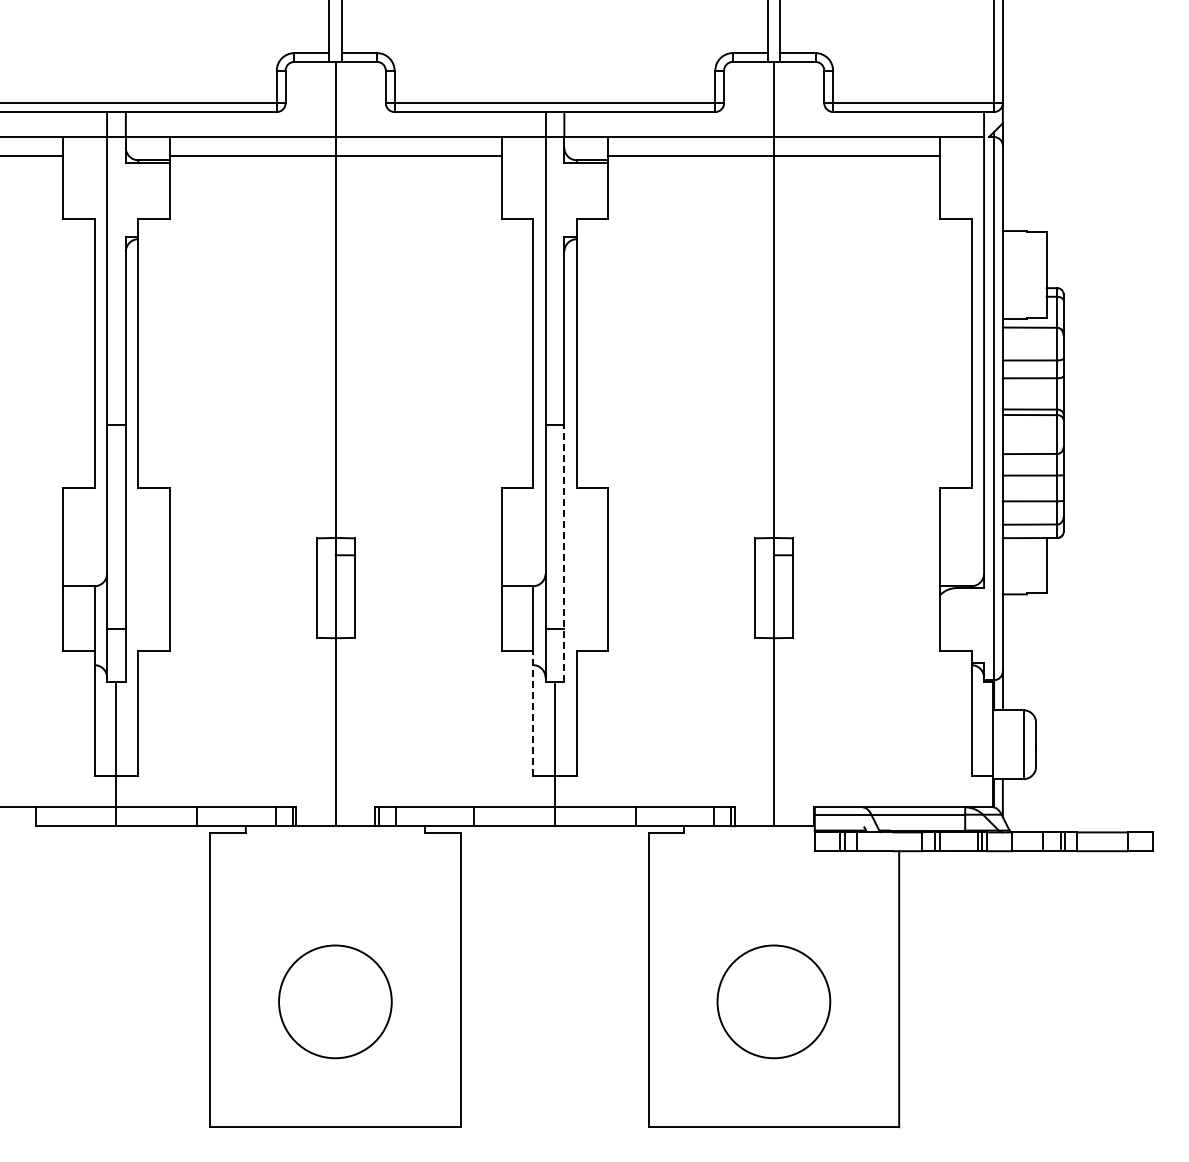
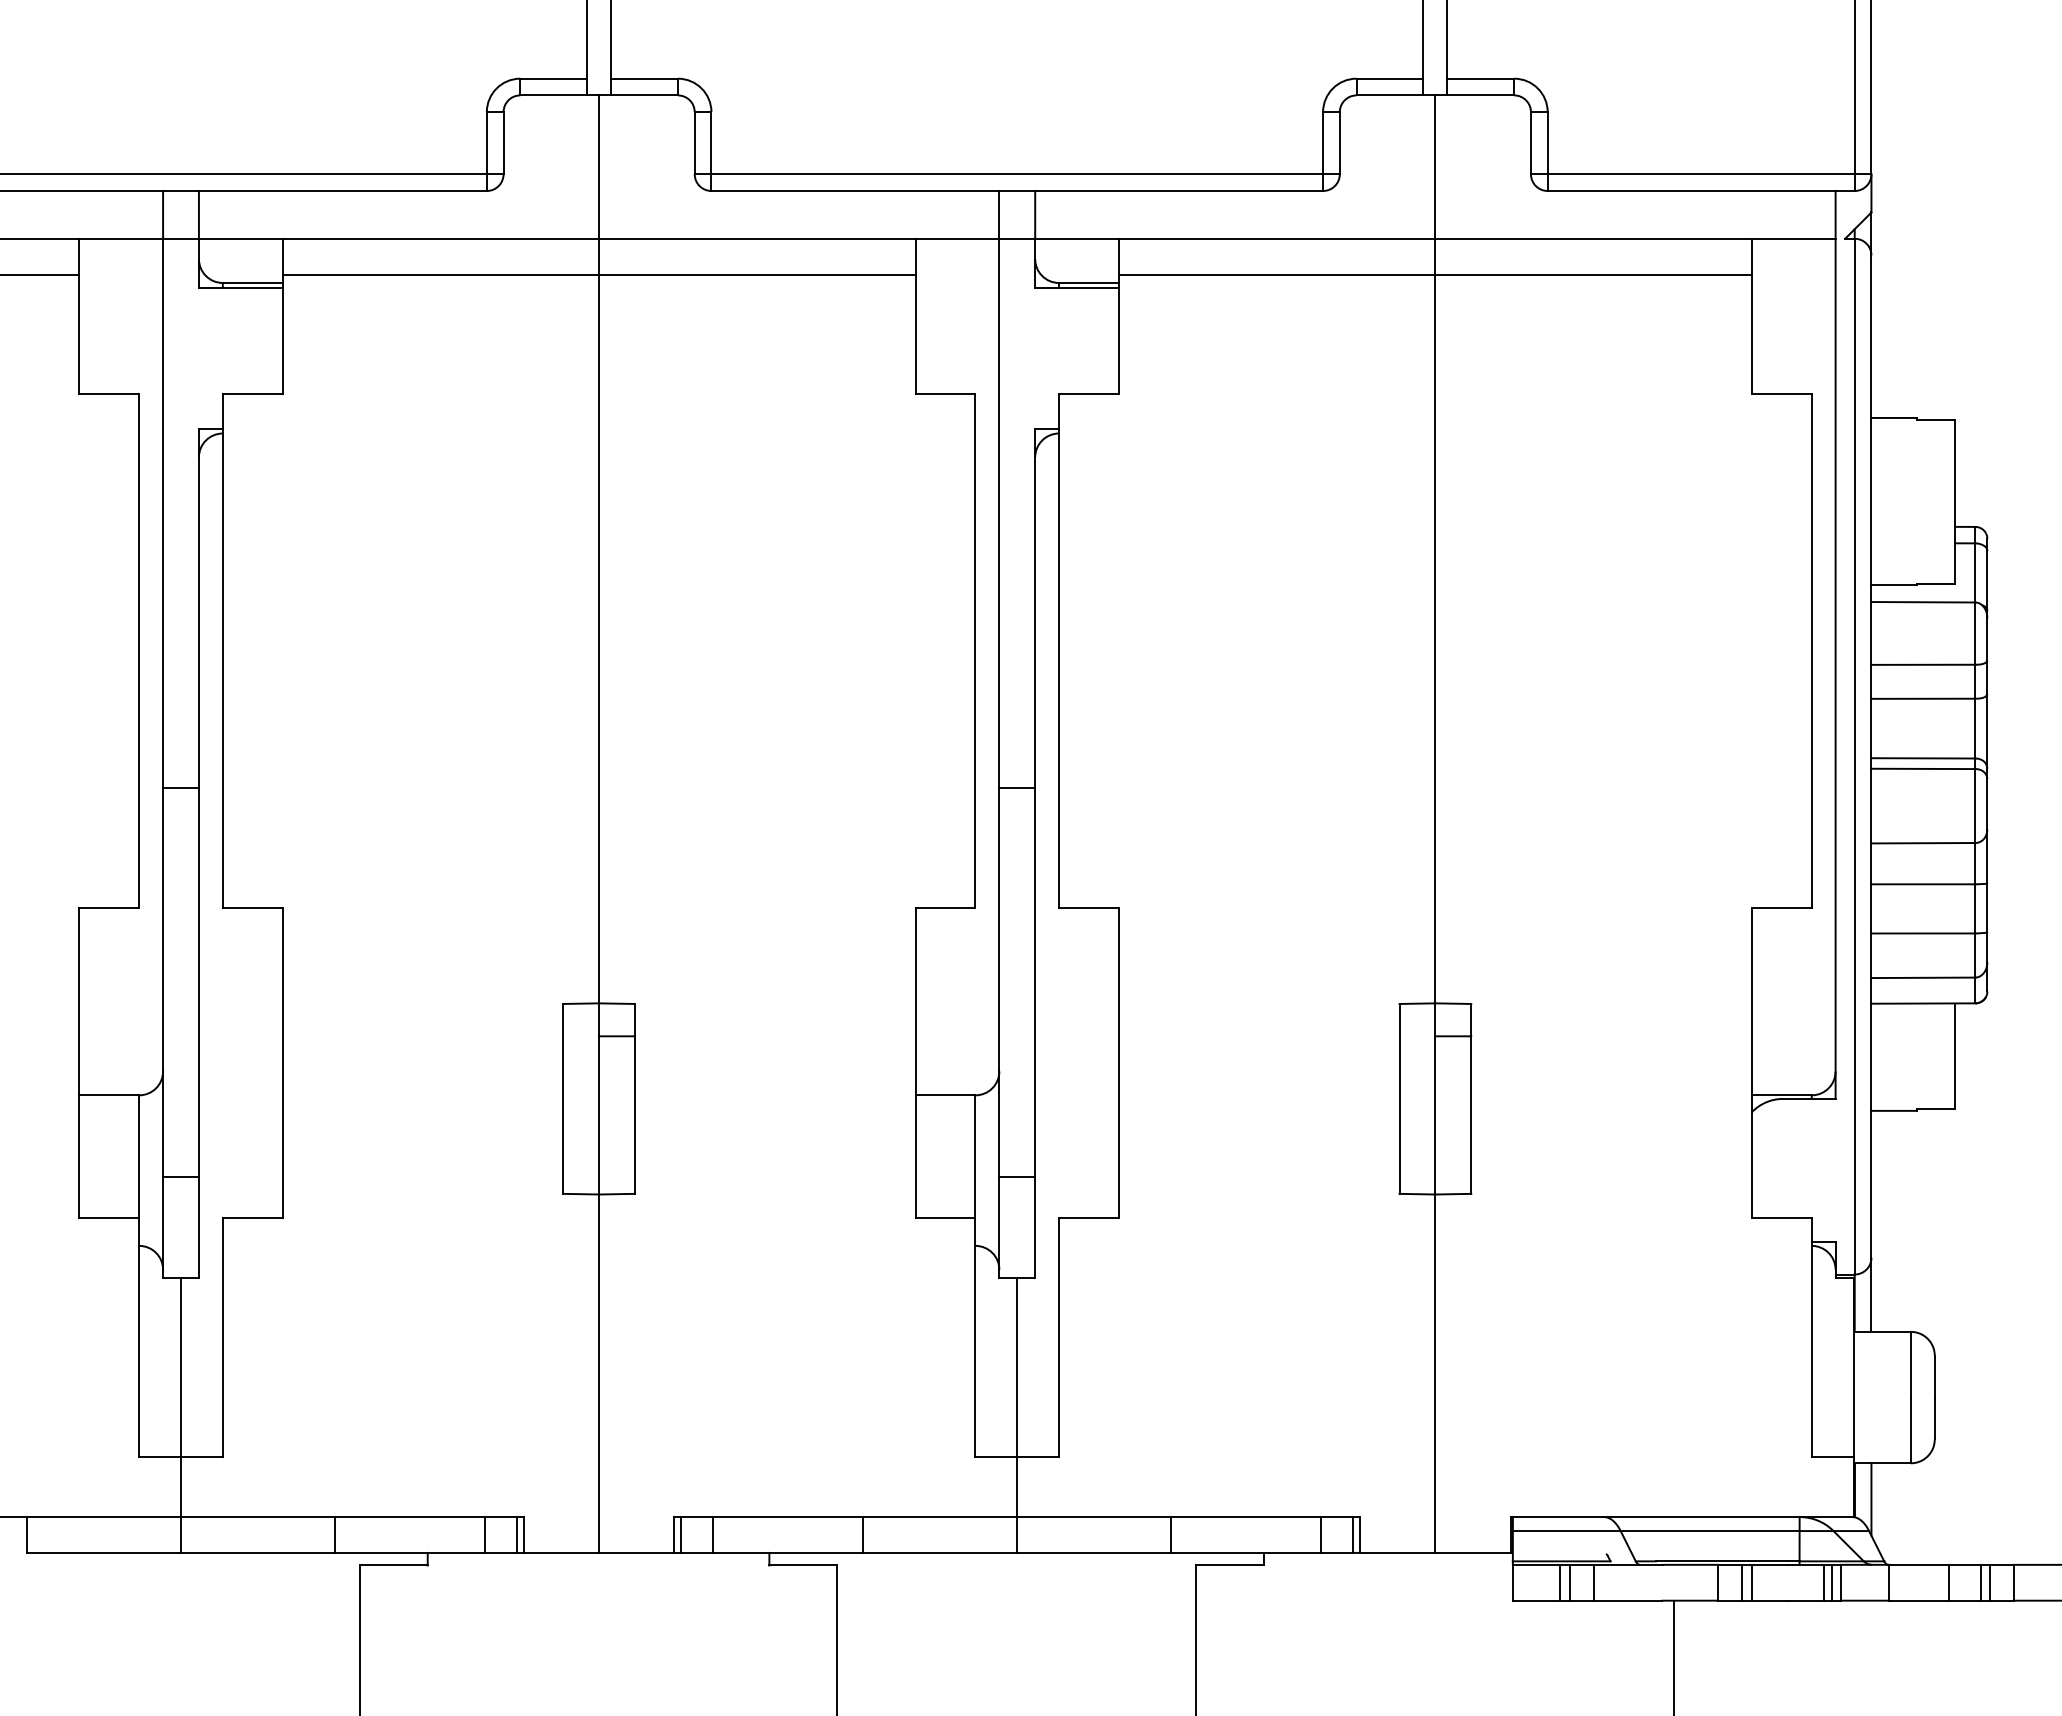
line: (564, 553) -> (1035, 1032), dashed -> solid
line: (533, 713) -> (976, 1338), dashed -> solid

